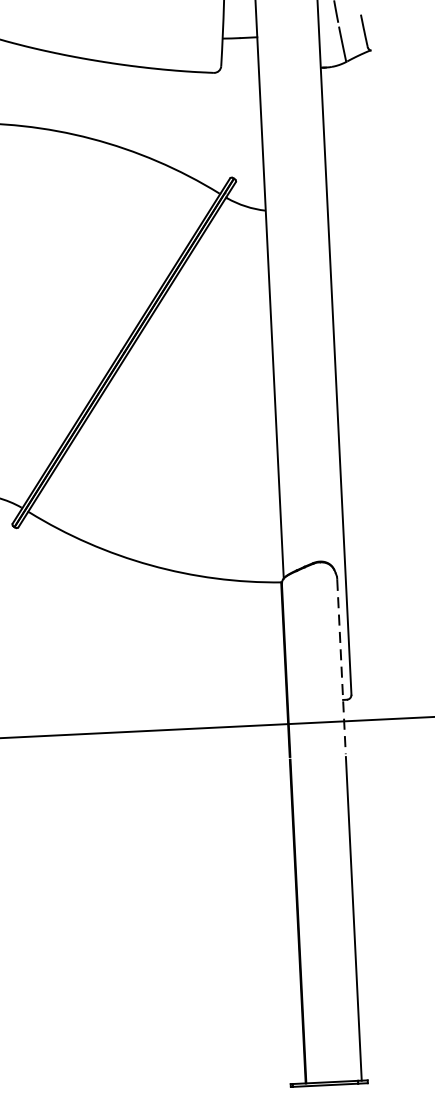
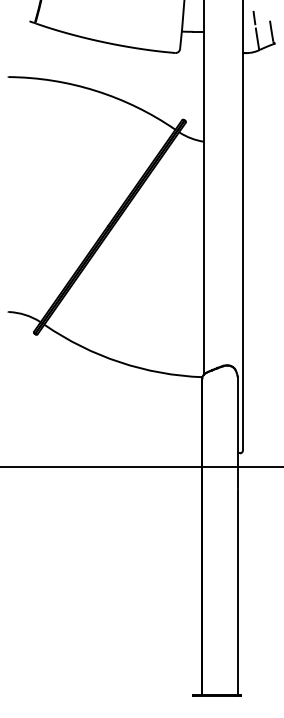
line: (341, 668) -> (237, 433), dashed -> solid

